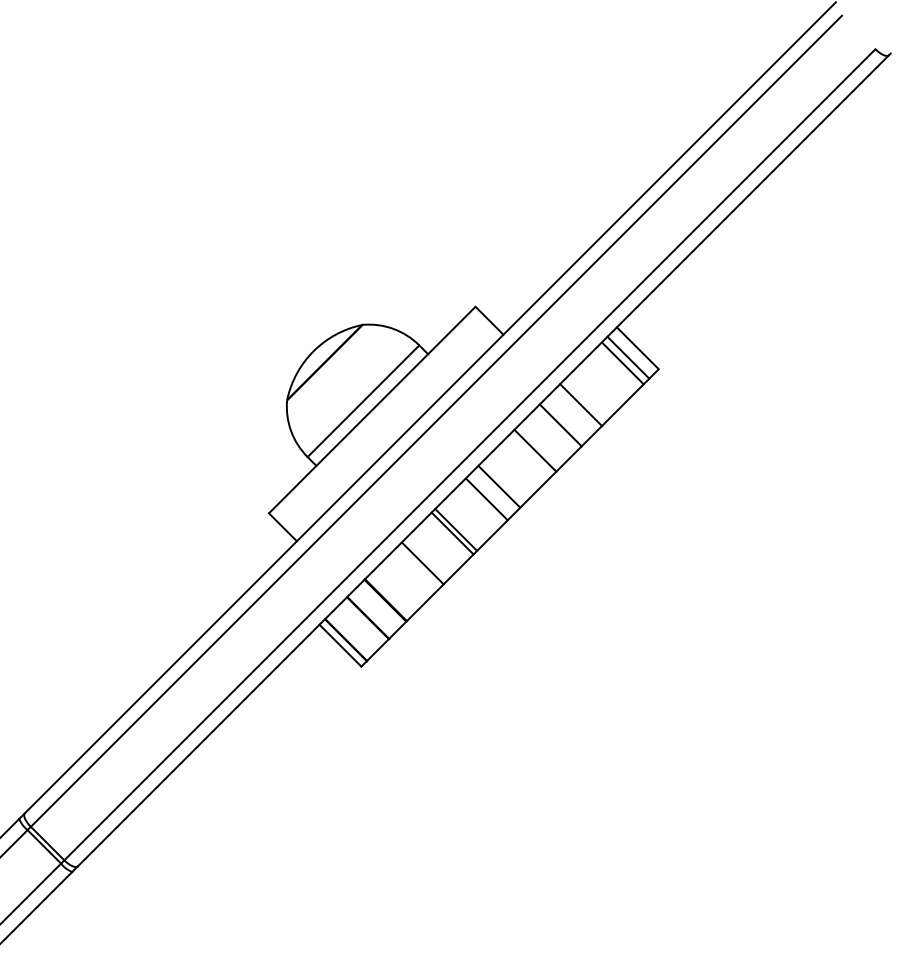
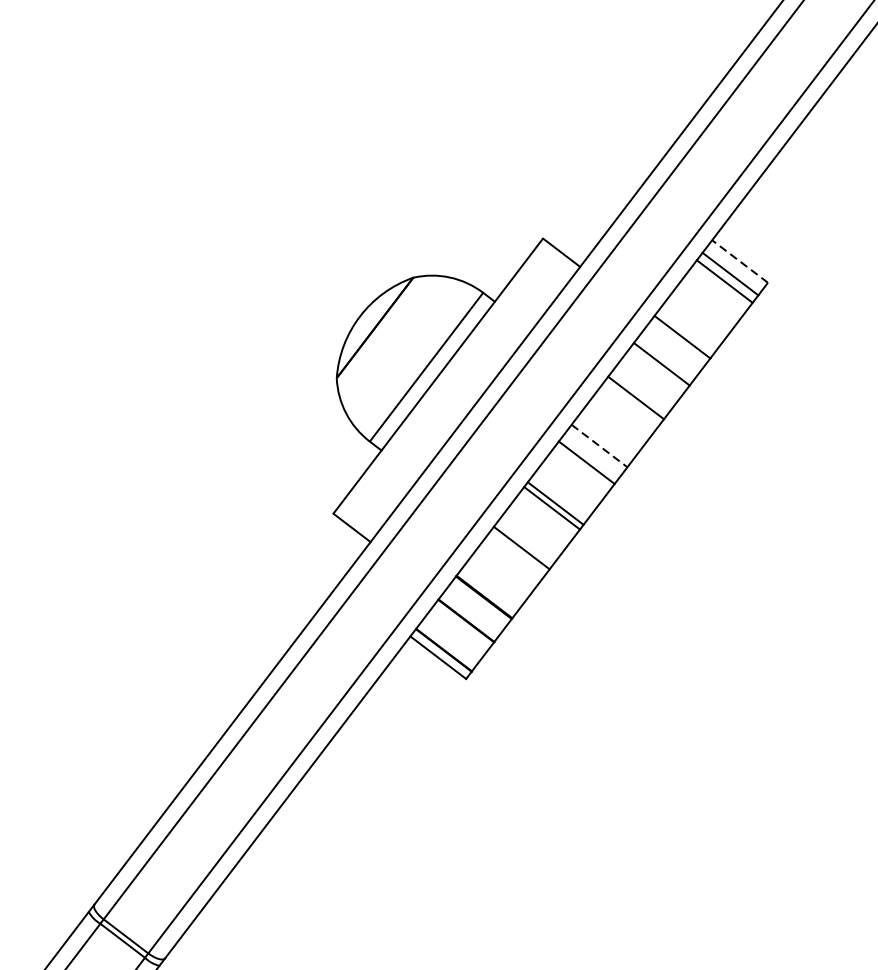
line: (637, 348) -> (739, 261), solid -> dashed
line: (499, 486) -> (599, 445), solid -> dashed

